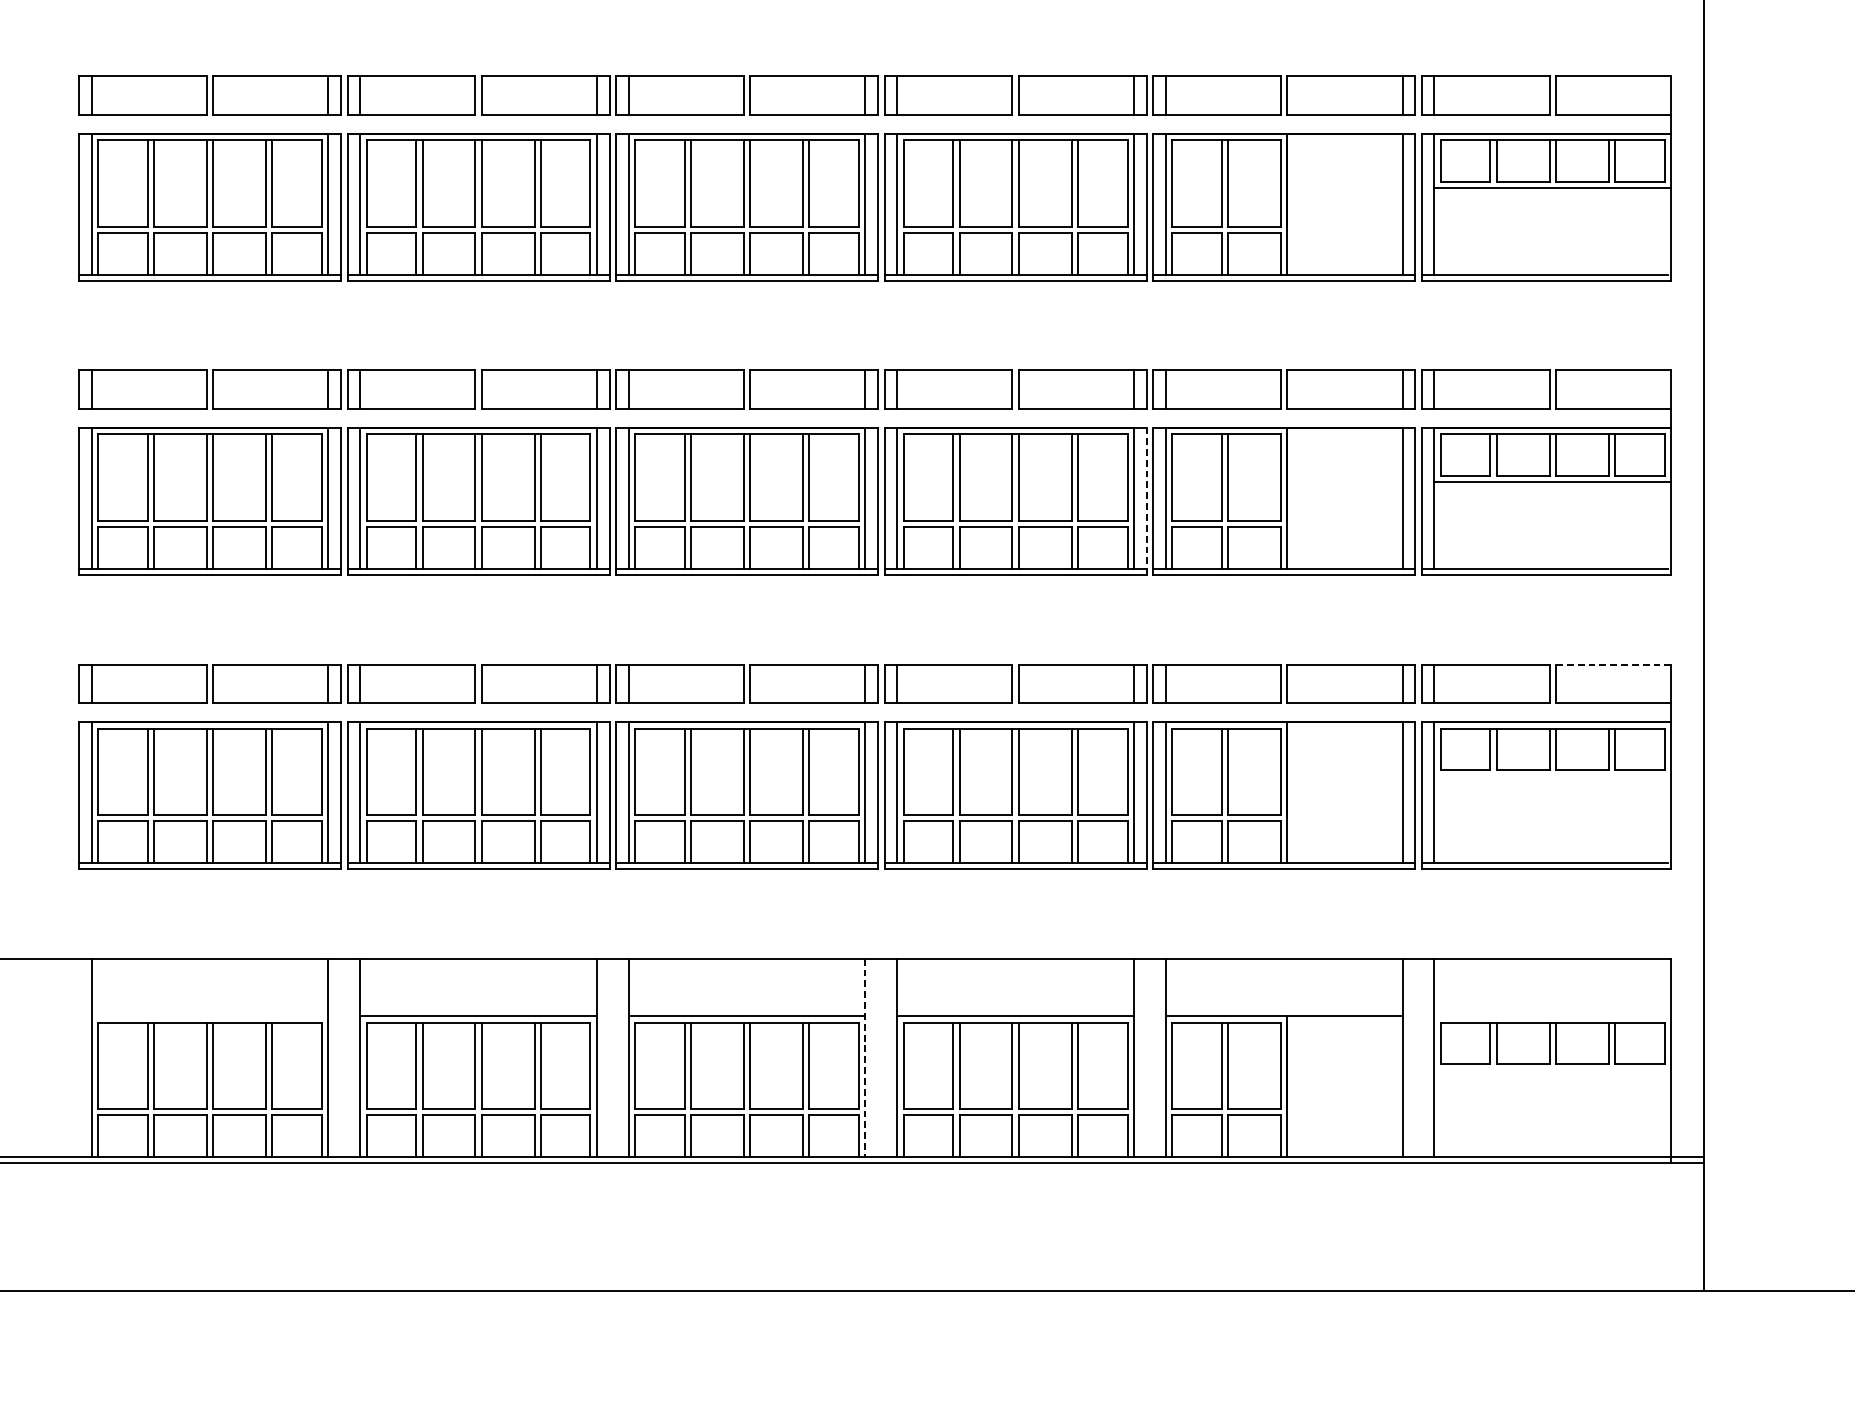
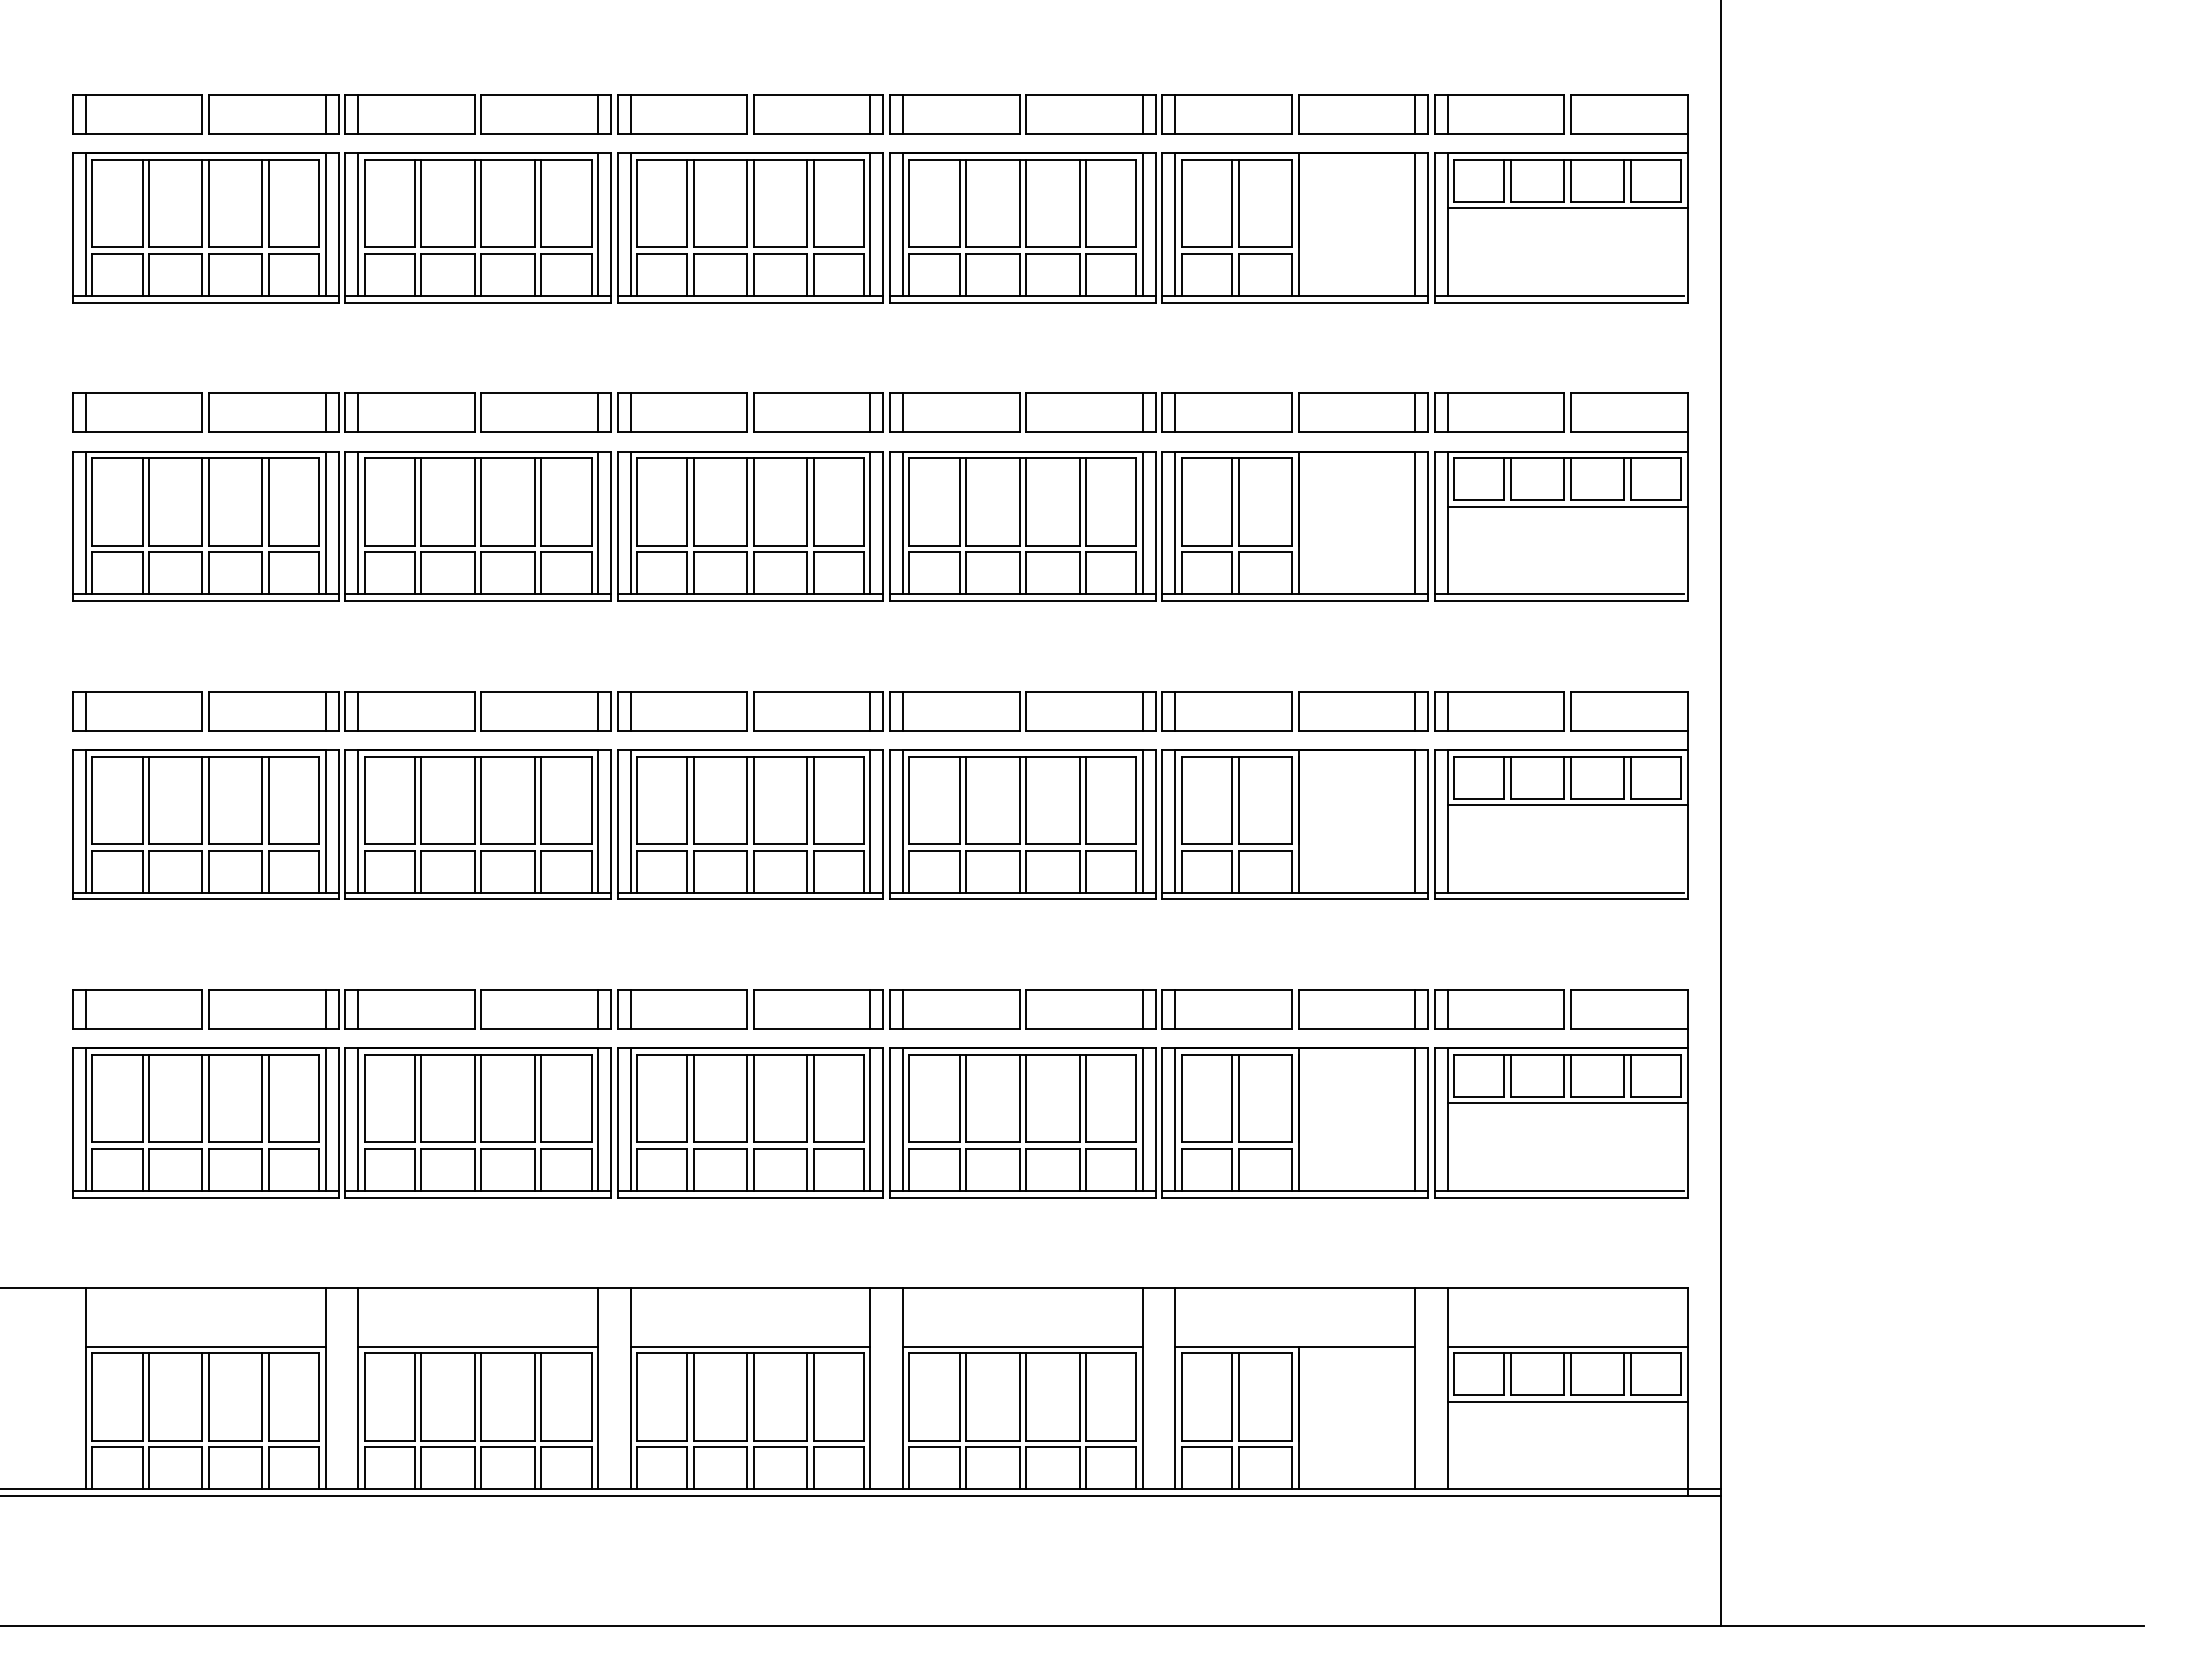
line: (1146, 501) -> (1155, 824), dashed -> solid
line: (1613, 664) -> (1629, 989), dashed -> solid
line: (1552, 776) -> (1567, 1103), added
line: (209, 1016) -> (205, 1346), added
line: (1552, 1016) -> (1567, 1346), added
line: (865, 1057) -> (870, 1388), dashed -> solid
line: (1552, 1070) -> (1567, 1401), added

